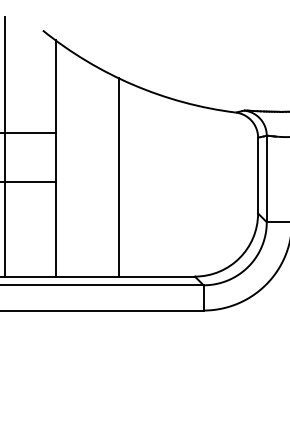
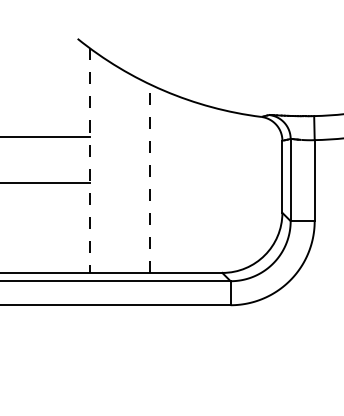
line: (4, 146) -> (41, 149), removed
line: (55, 159) -> (89, 161), solid -> dashed
line: (119, 177) -> (150, 178), solid -> dashed

